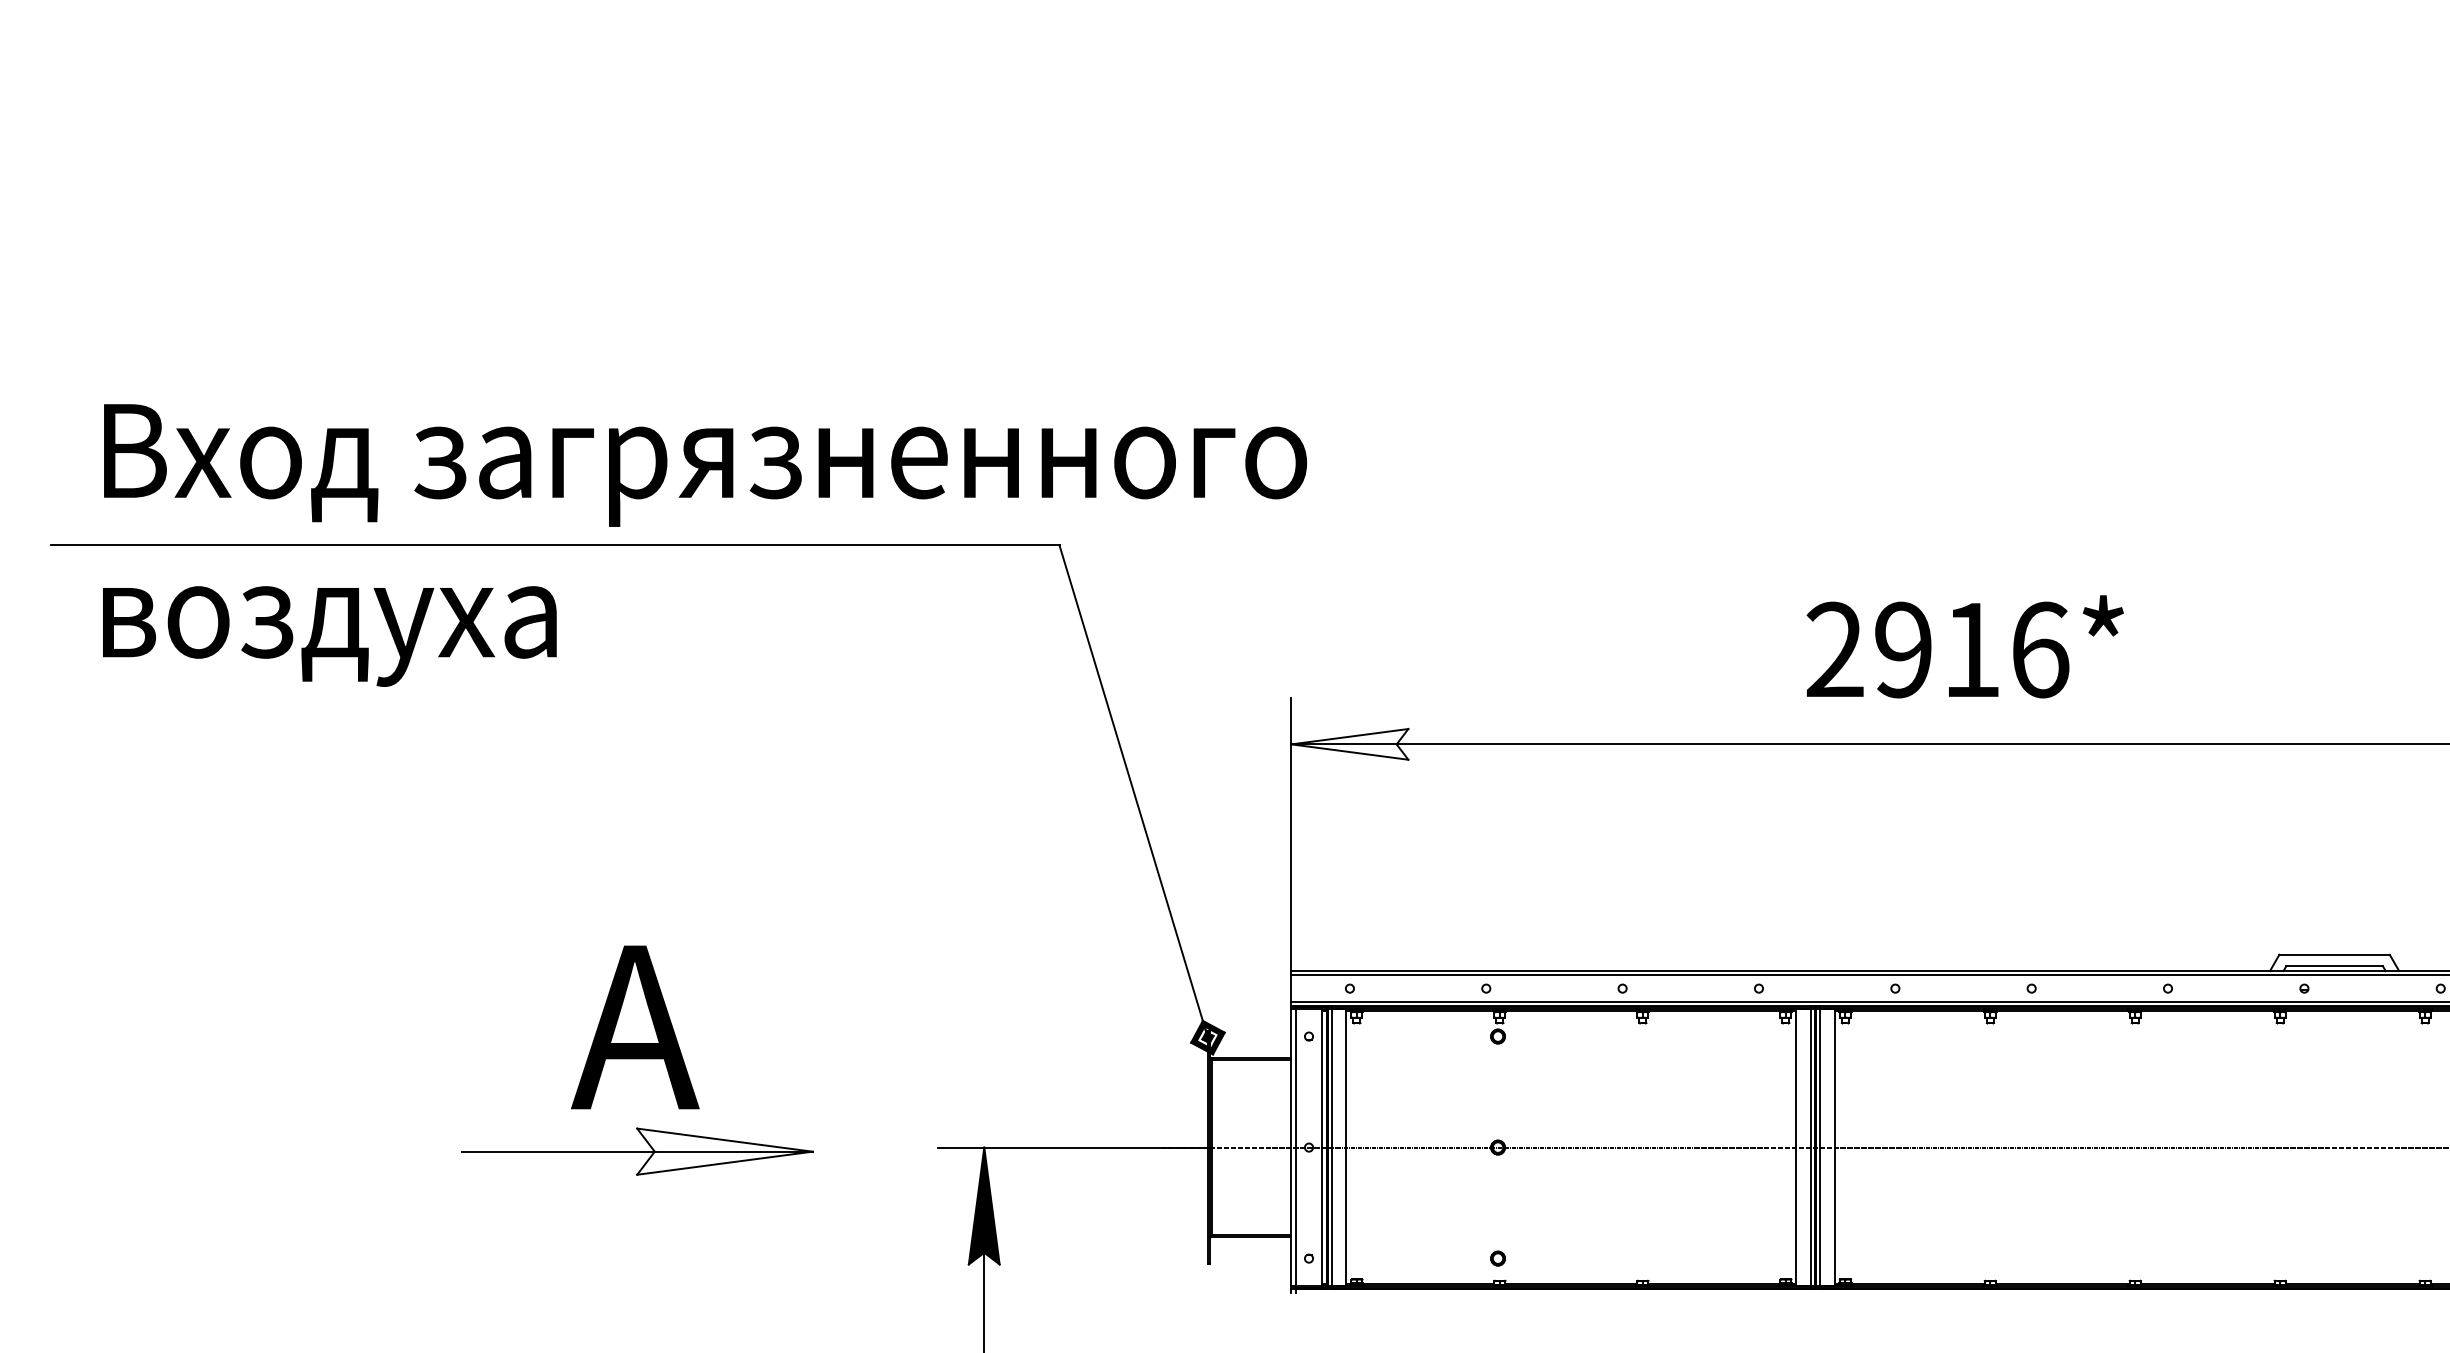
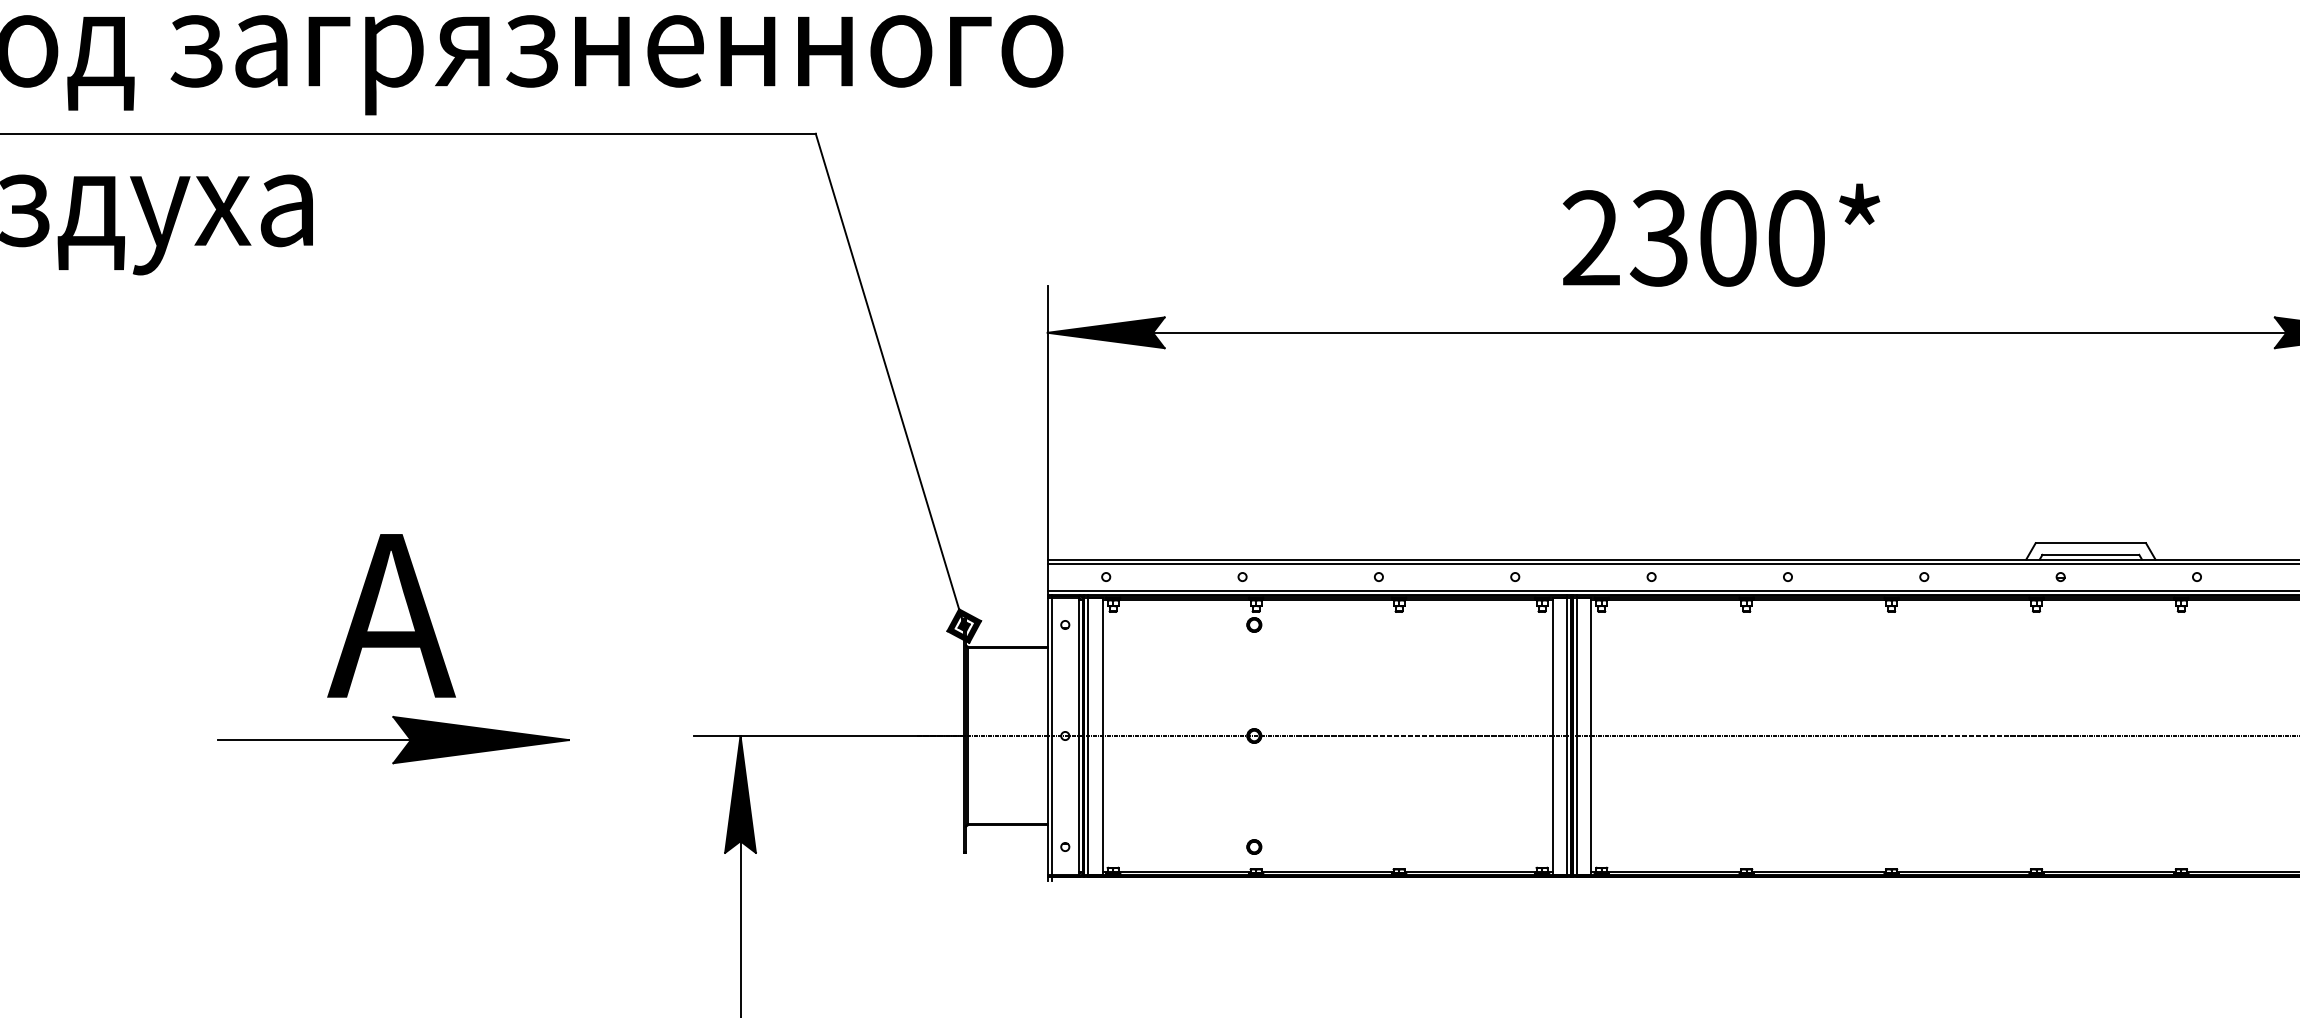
text: (1971, 649) -> (1727, 237), 2916* -> 2300*
fill: (1349, 744) -> (1105, 332), added
fill: (724, 1151) -> (480, 739), added

